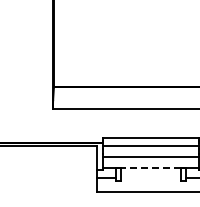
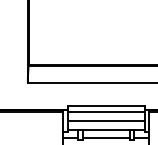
line: (150, 167) -> (105, 129), dashed -> solid
line: (150, 178) -> (105, 138), added

